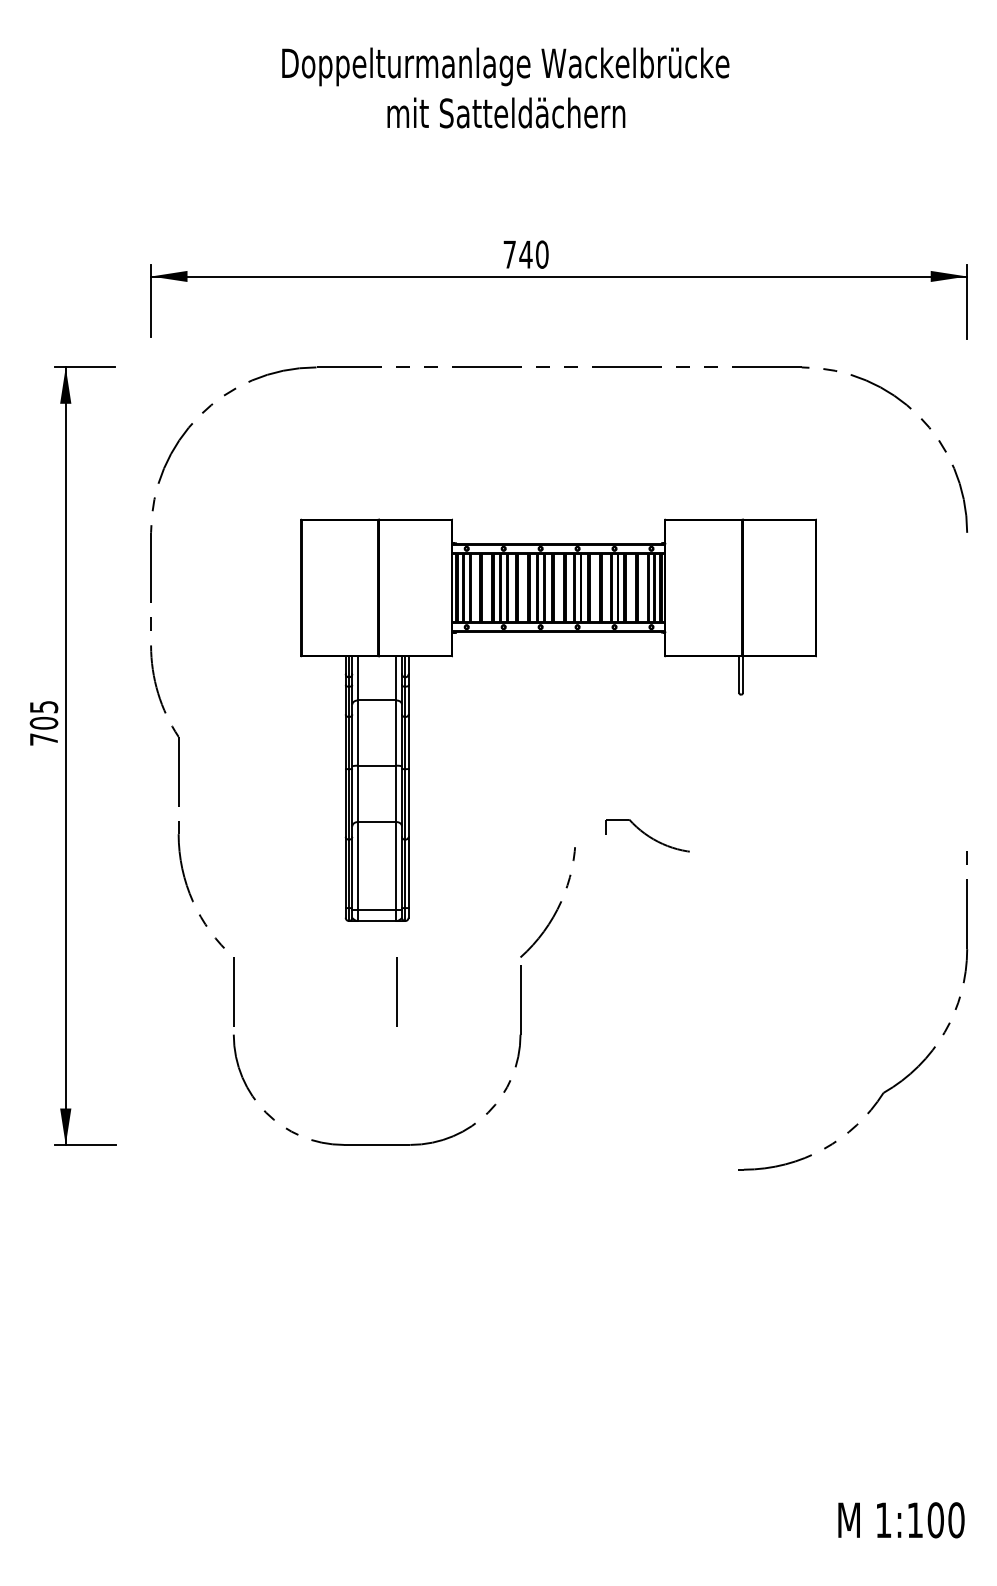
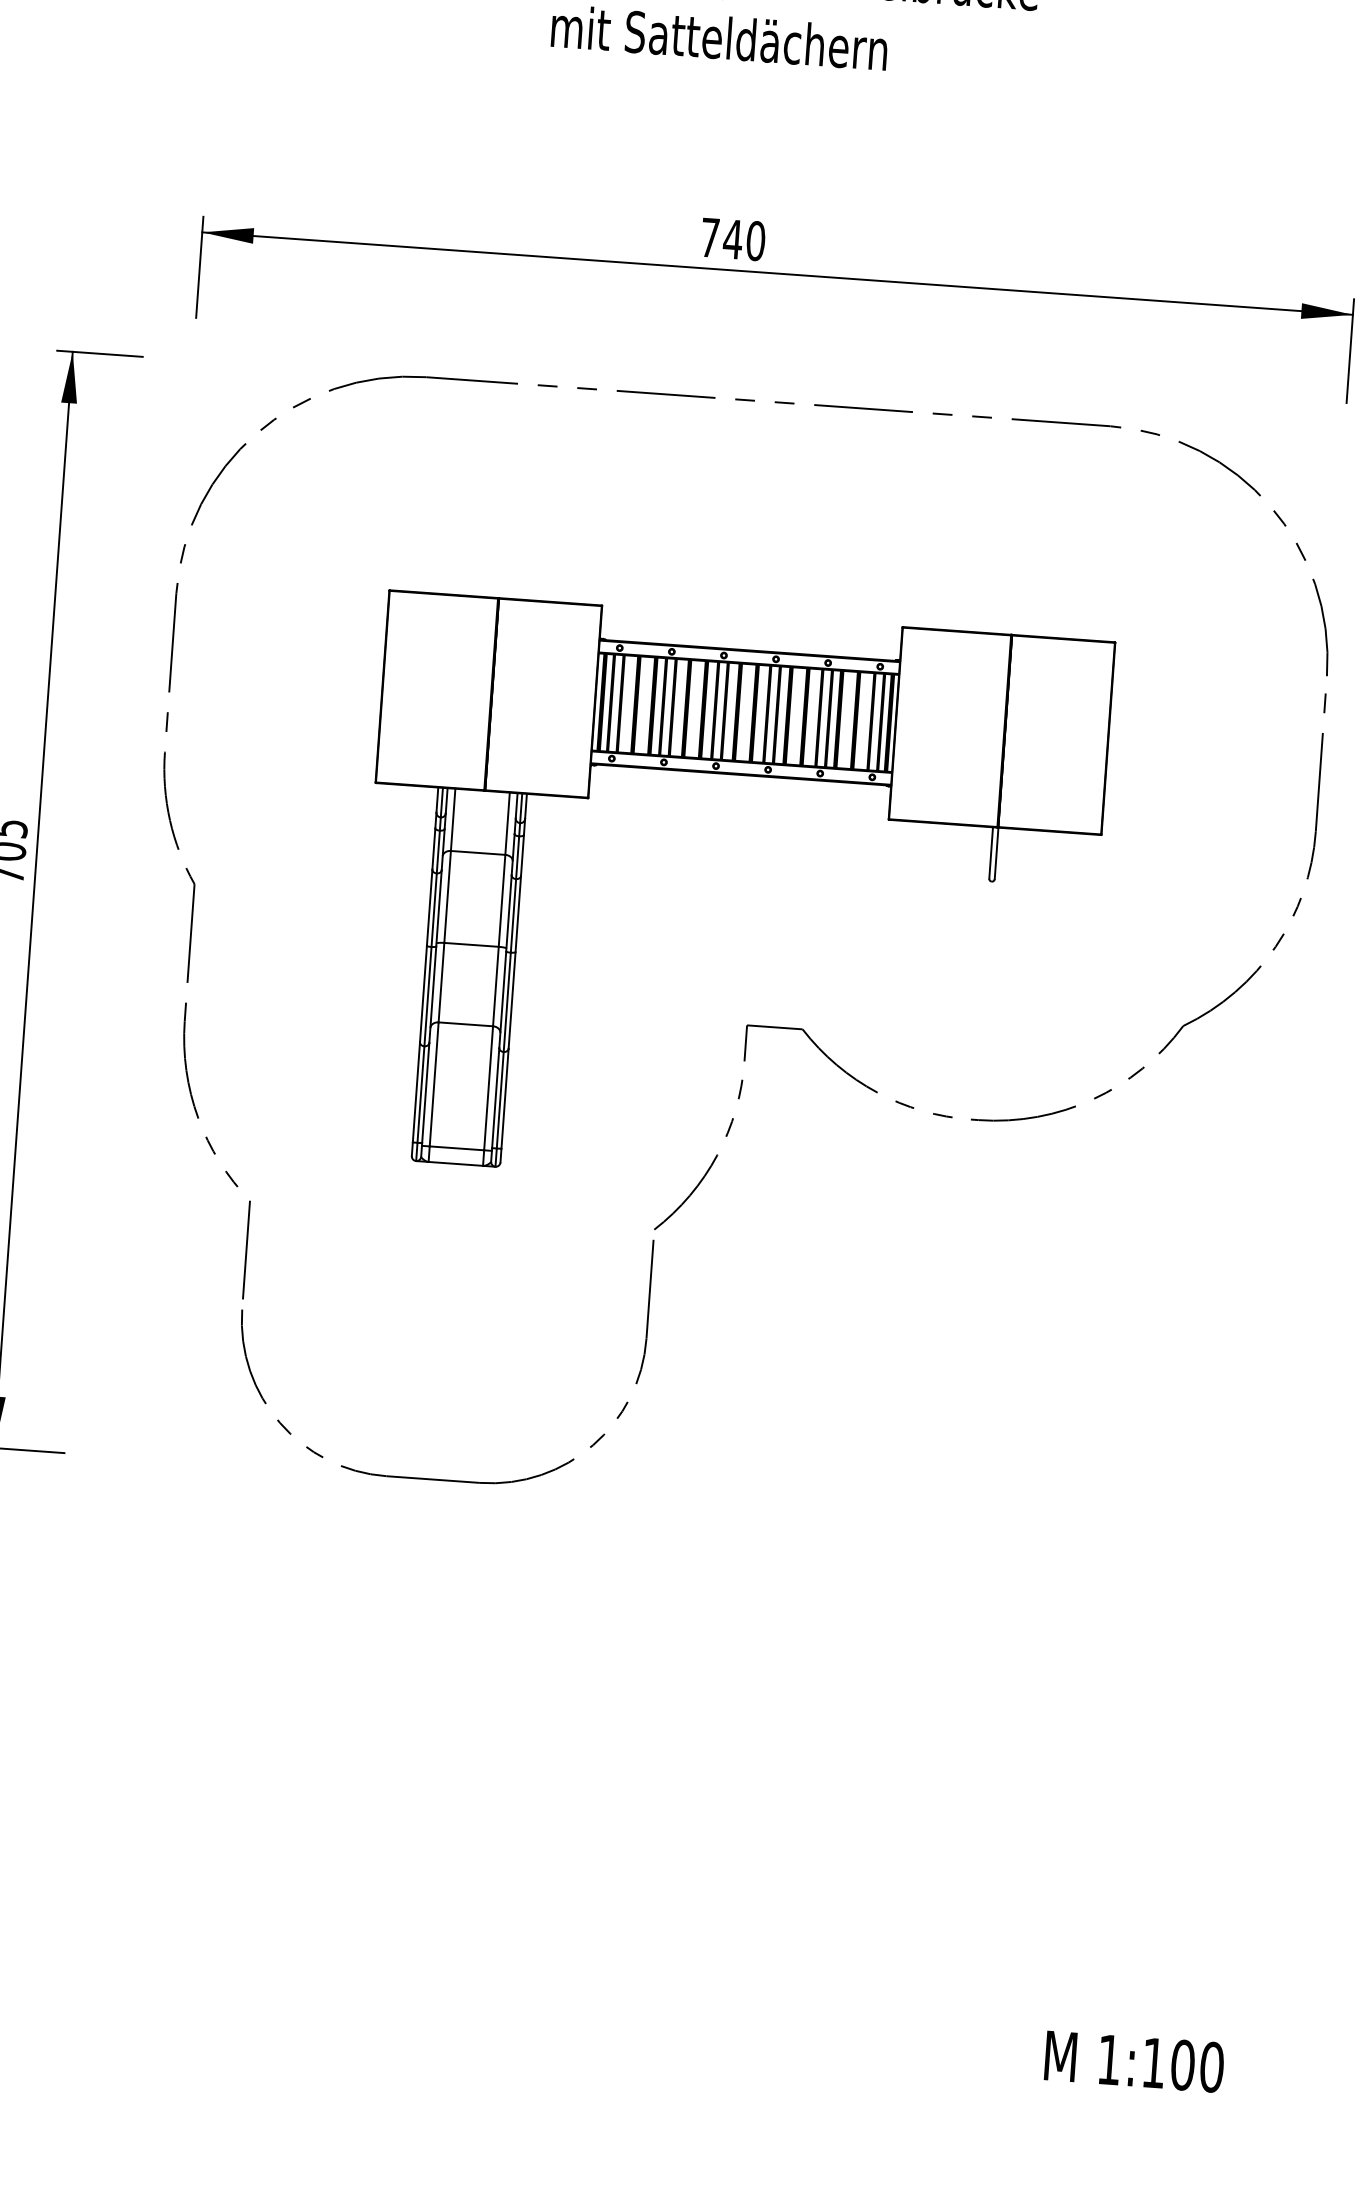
part: (650, 835) -> (849, 1070), size x1.67
line: (396, 991) -> (475, 1265), removed
part: (906, 1075) -> (1217, 1003), moved

